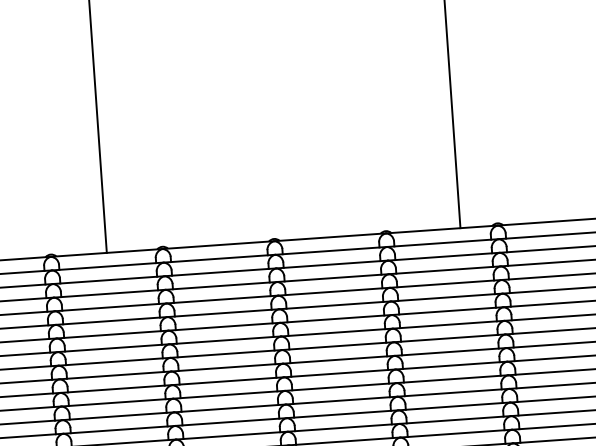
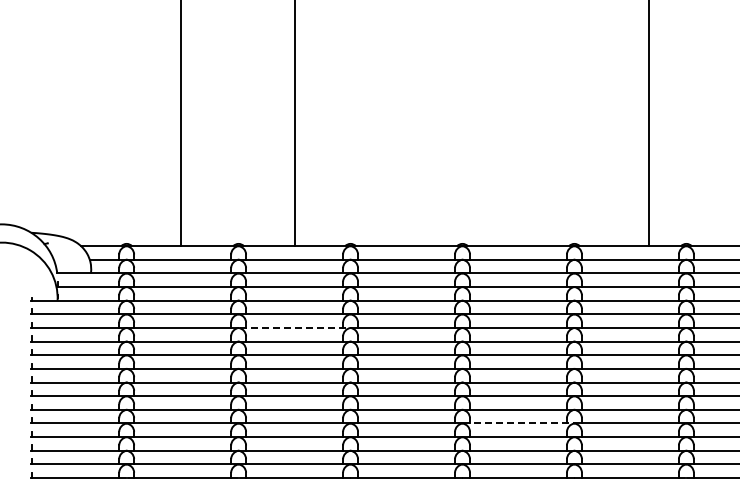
line: (113, 334) -> (295, 327), solid -> dashed
line: (342, 414) -> (518, 423), solid -> dashed

